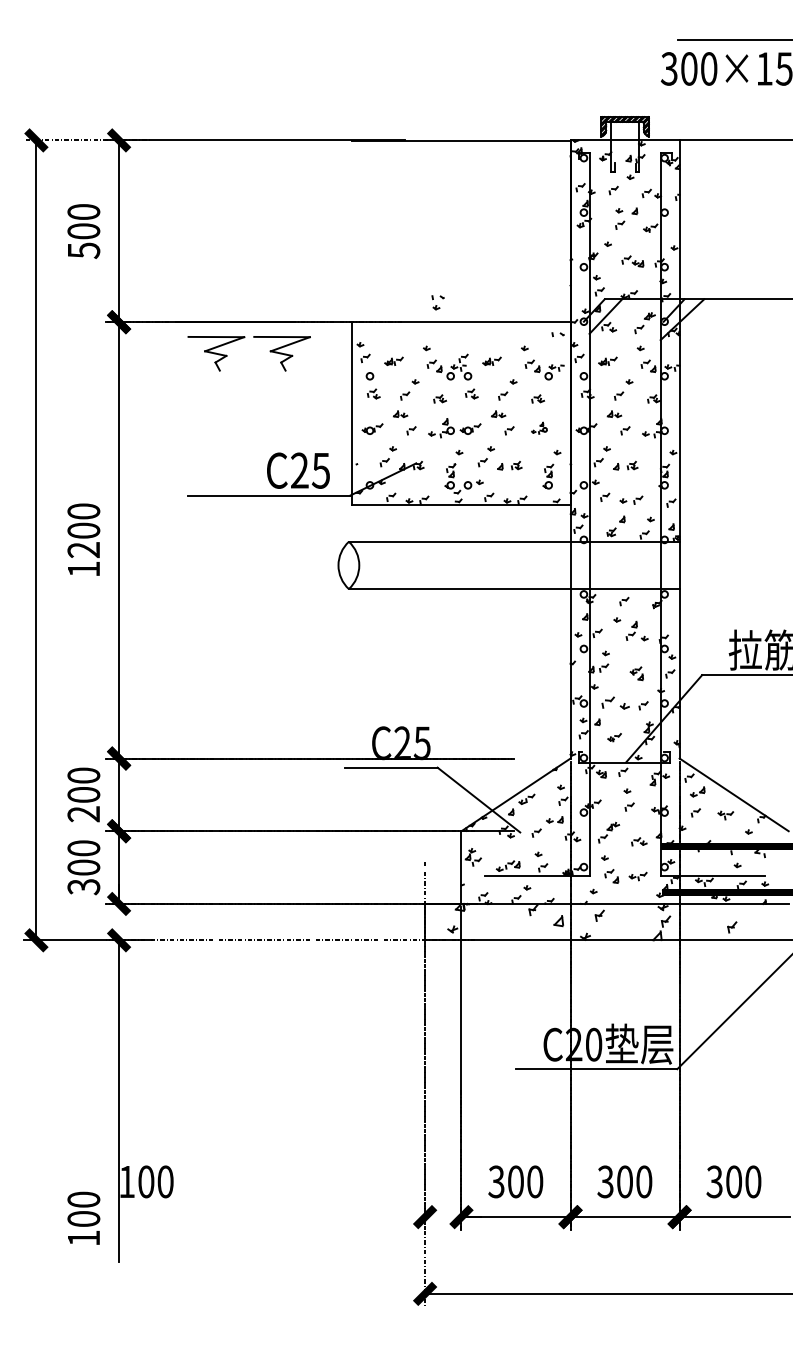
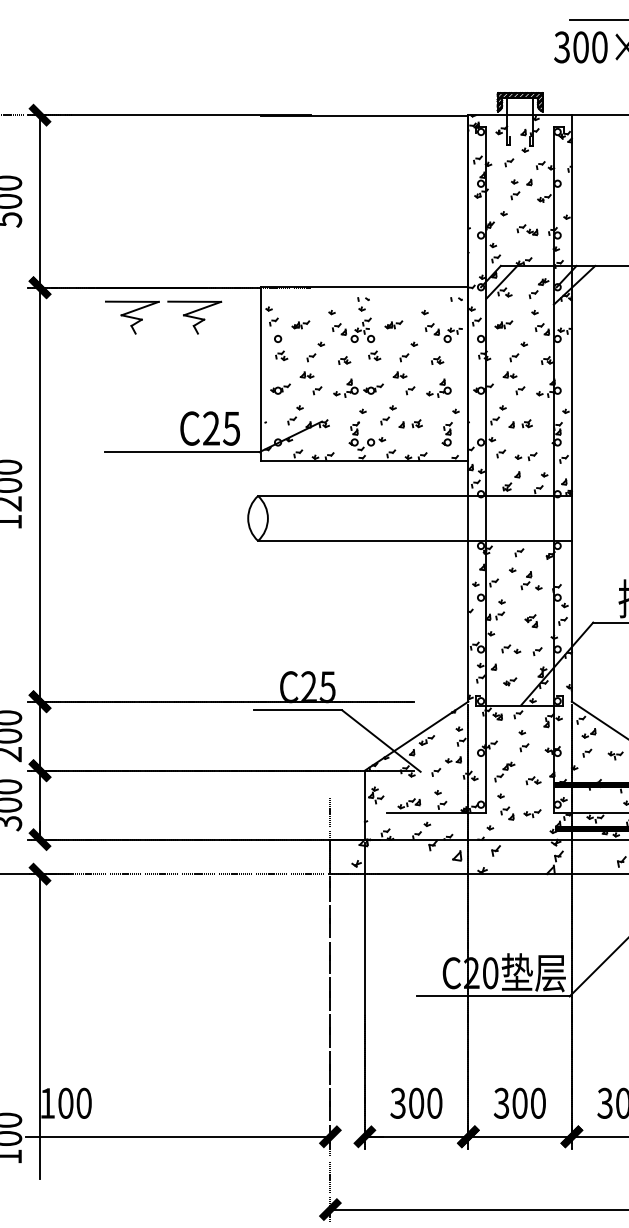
part: (437, 302) -> (363, 304), moved
part: (539, 428) -> (438, 388), size x1.67
part: (615, 703) -> (511, 649), size x0.71
line: (264, 1217) -> (177, 1137), added

